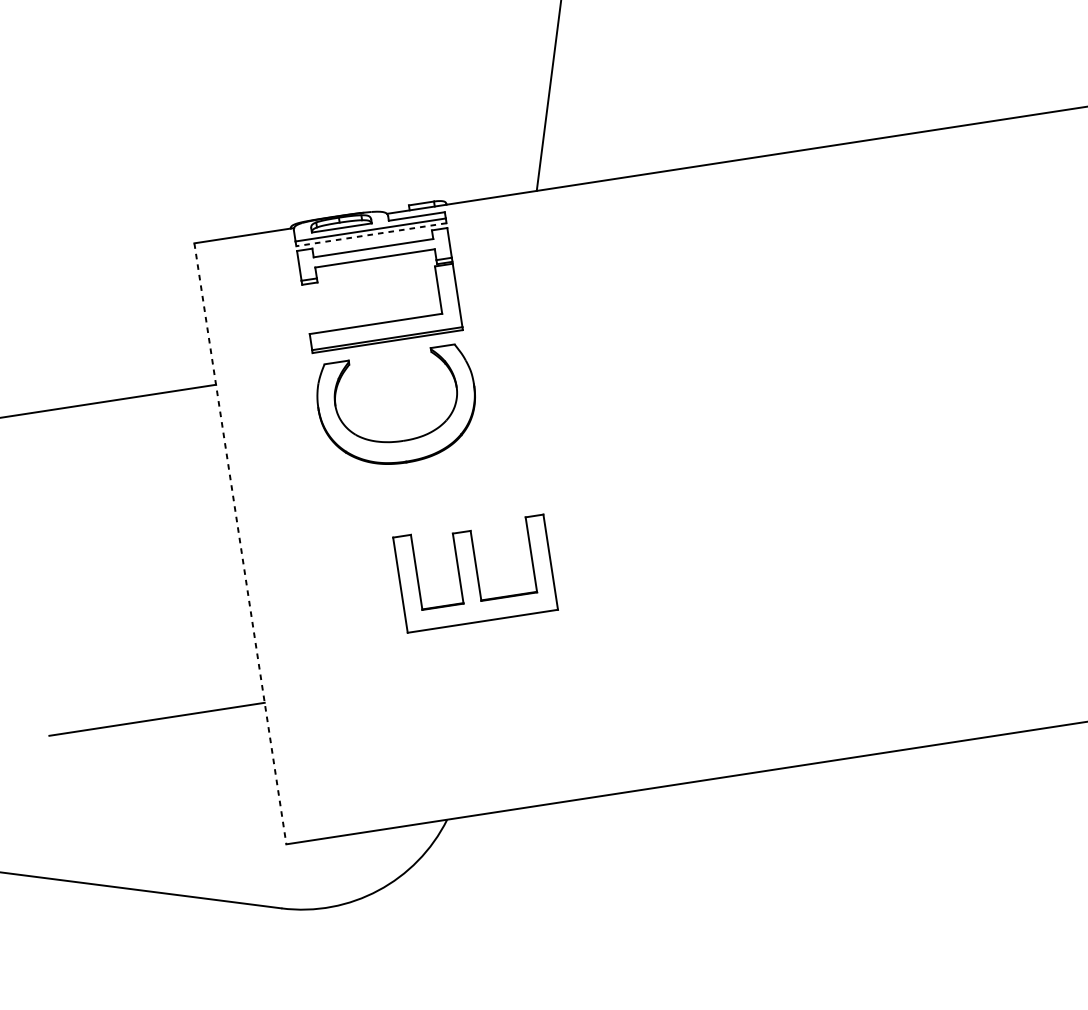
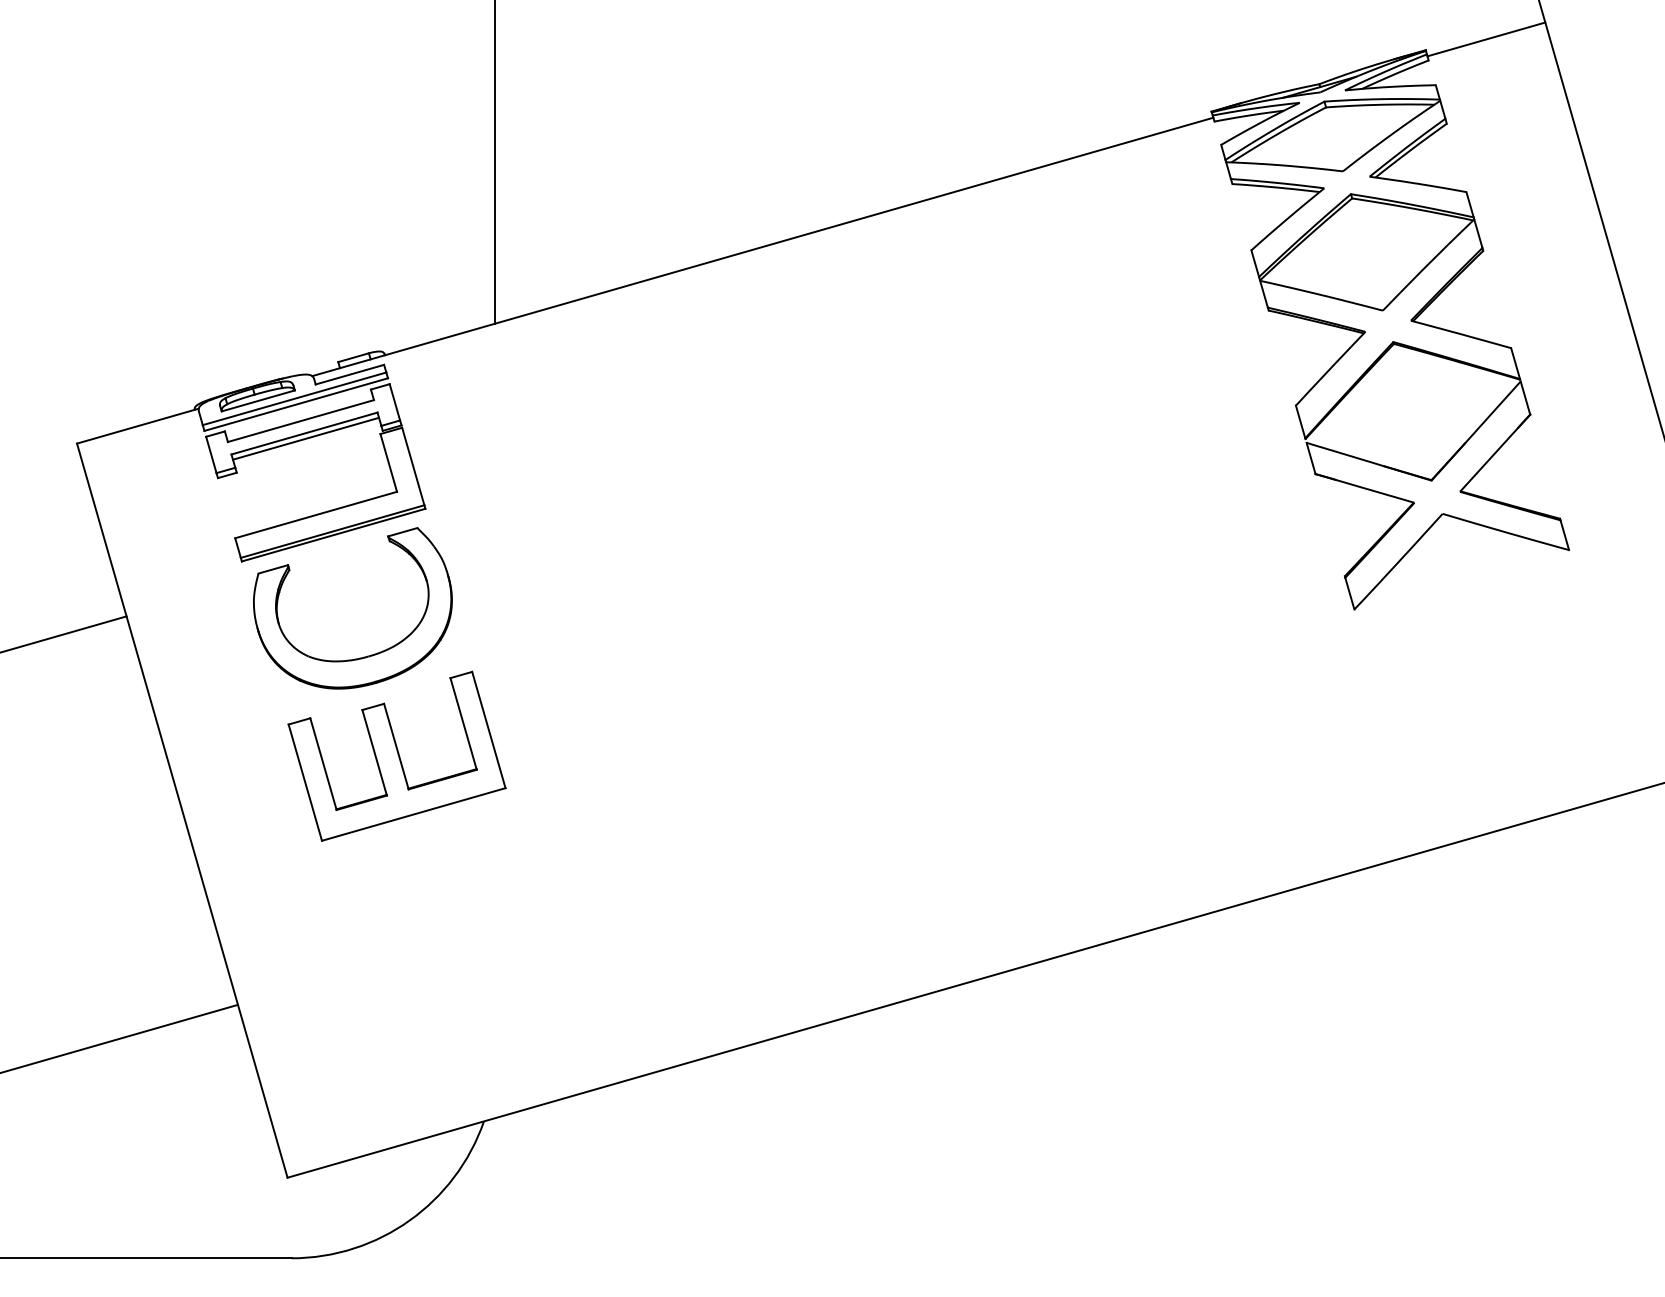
line: (370, 234) -> (295, 404), dashed -> solid
line: (376, 262) -> (306, 438), added
line: (240, 543) -> (182, 810), dashed -> solid
part: (475, 572) -> (396, 755), moved

